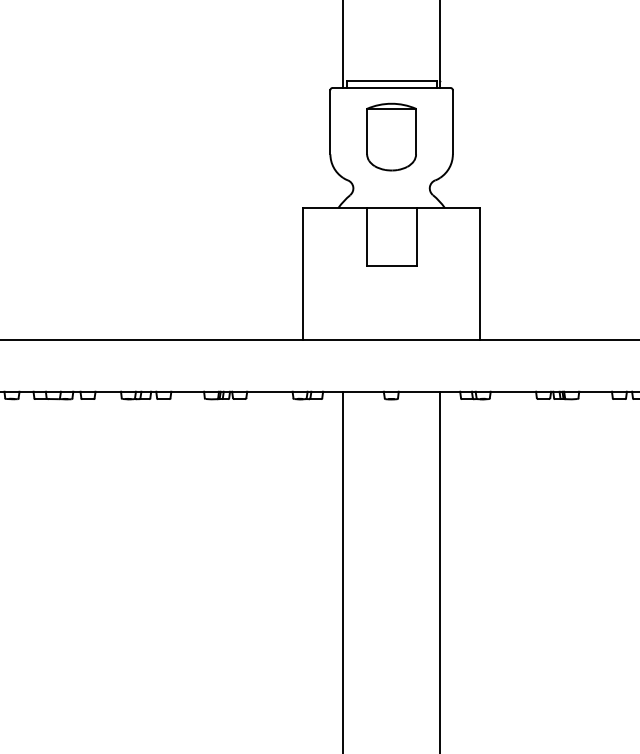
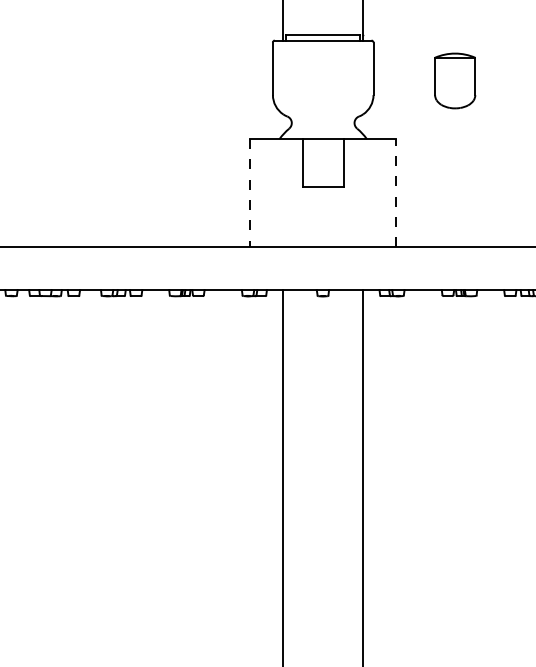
part: (391, 136) -> (455, 80), moved
line: (480, 272) -> (396, 192), solid -> dashed
line: (303, 274) -> (250, 193), solid -> dashed

